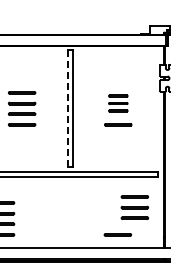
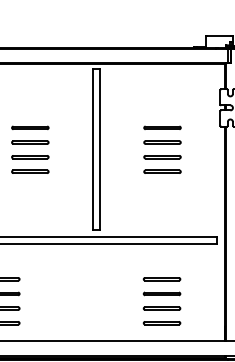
part: (118, 103) -> (162, 142), size x1.43
line: (67, 108) -> (92, 149), dashed -> solid
part: (134, 207) -> (161, 293), moved

